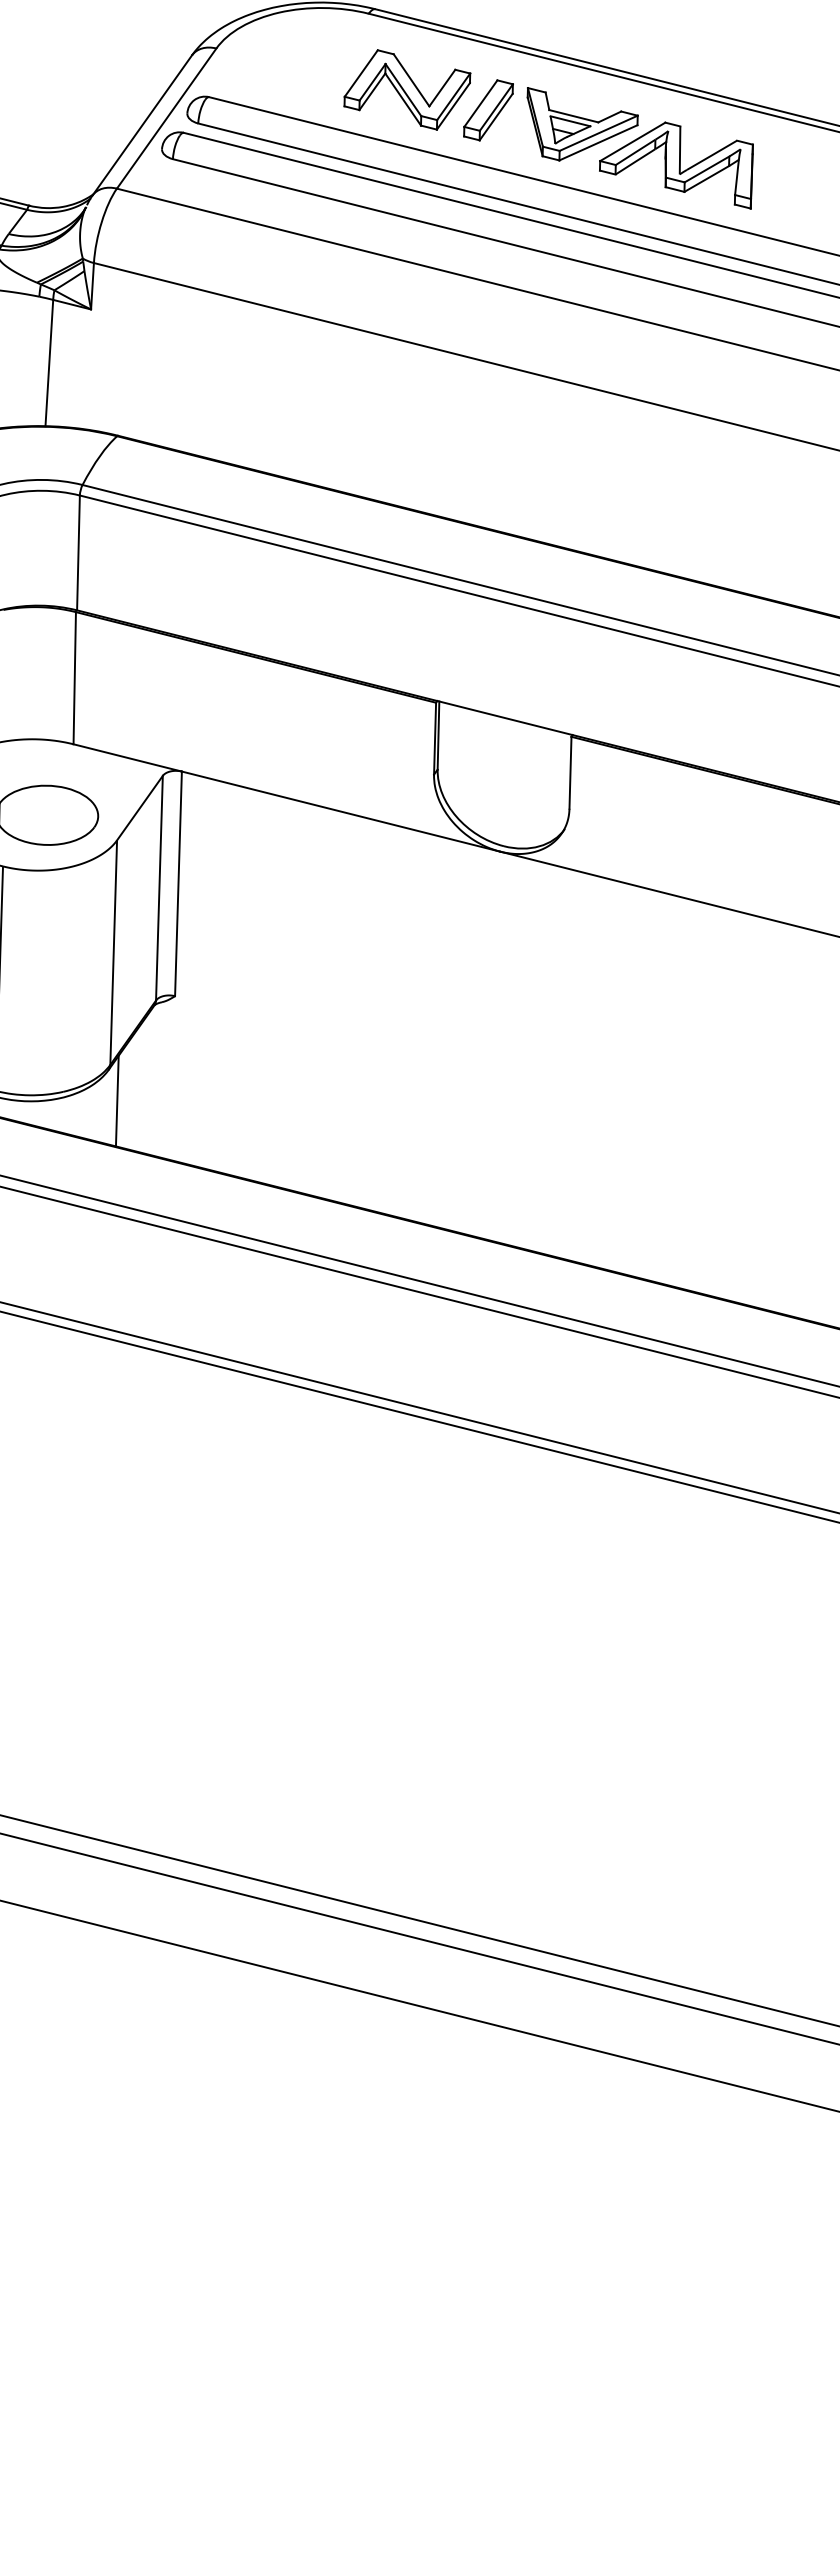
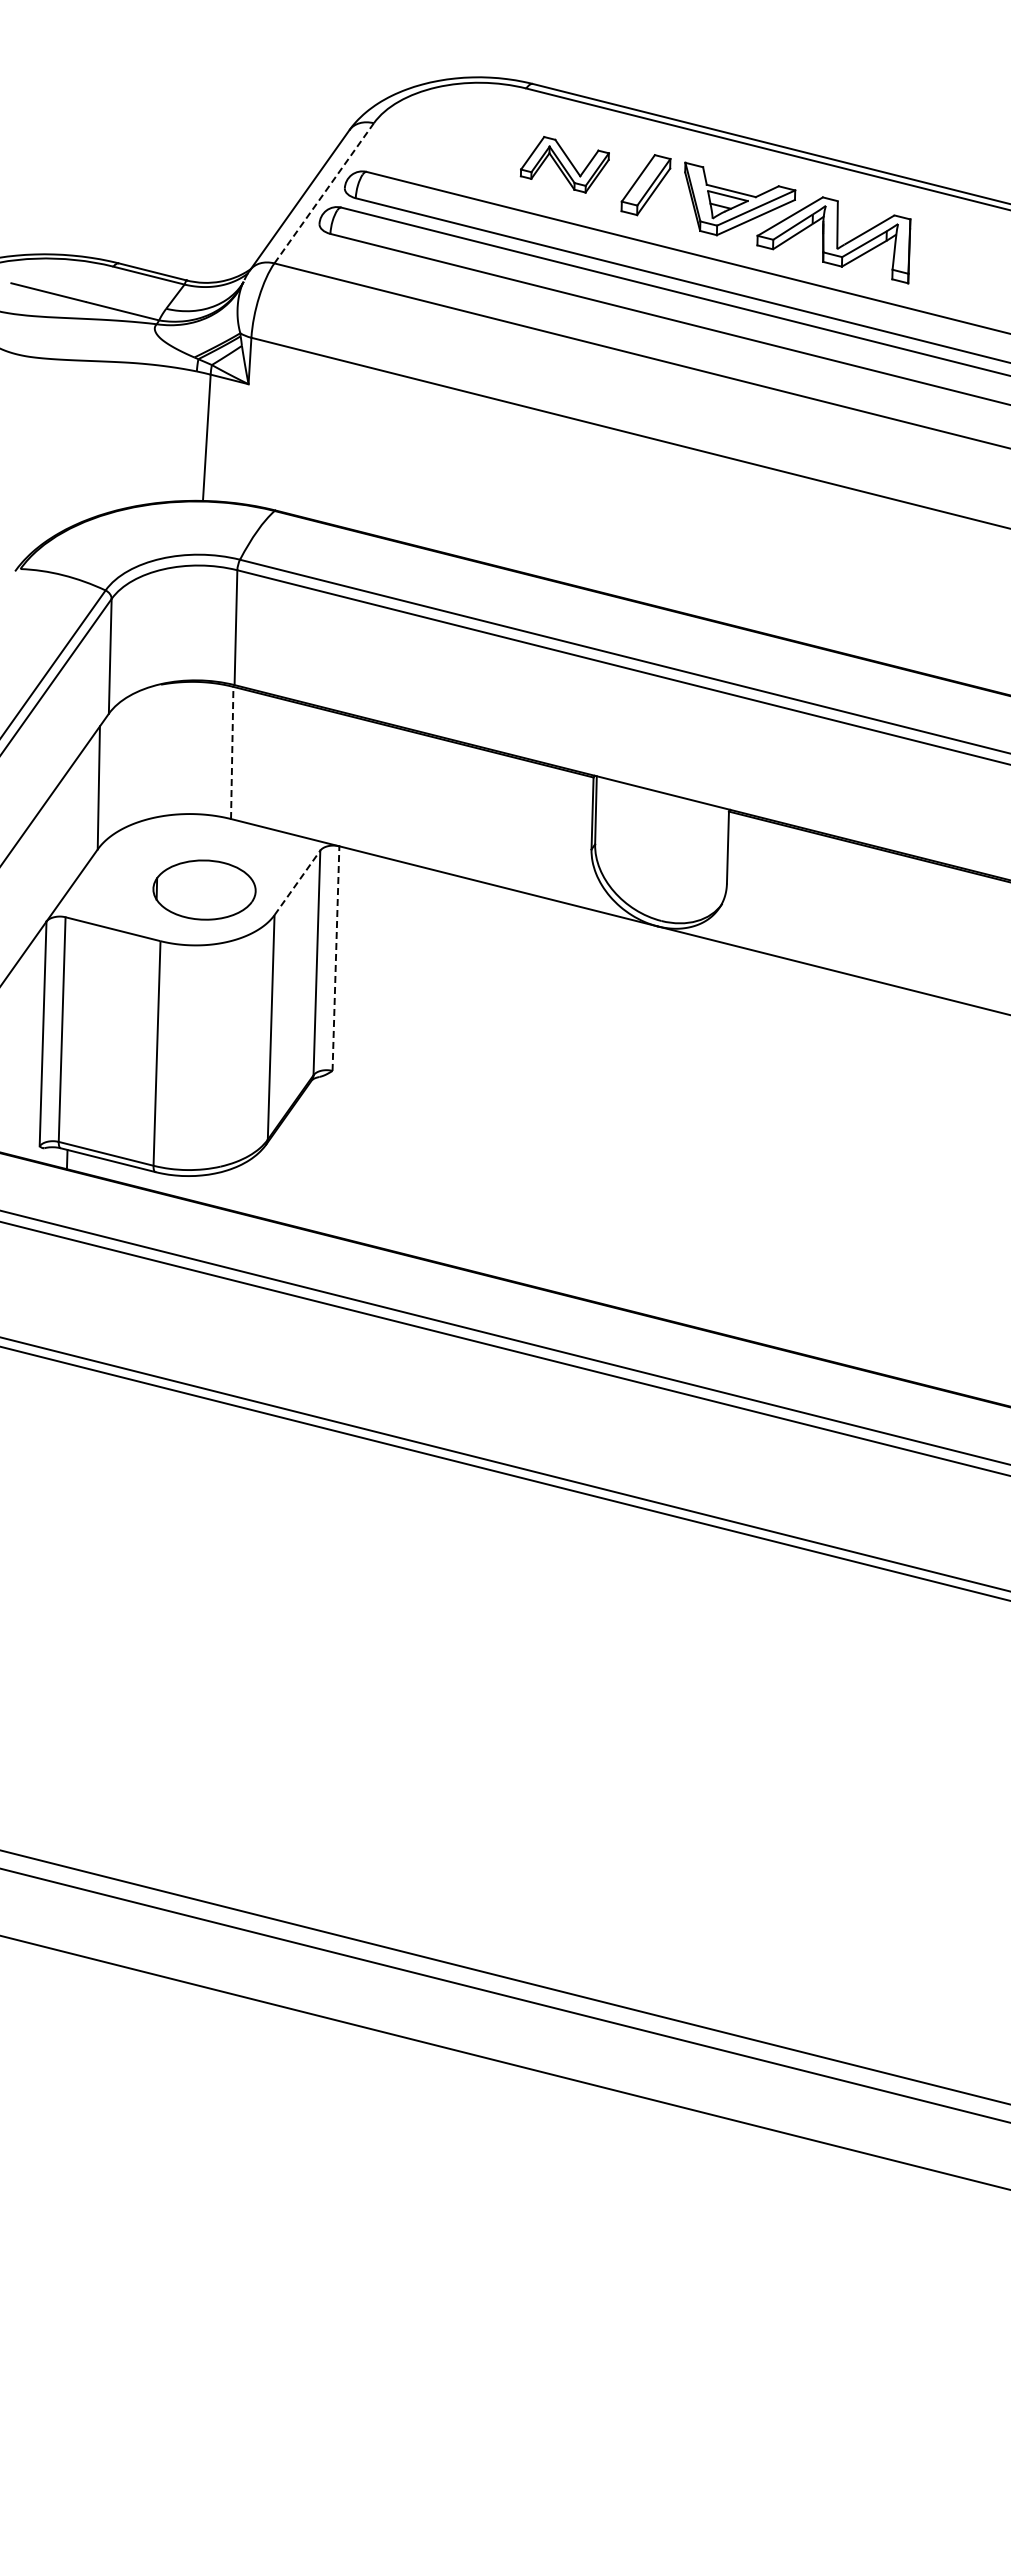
part: (407, 89) -> (564, 164), size x0.7
line: (167, 118) -> (324, 193), solid -> dashed
line: (75, 677) -> (232, 752), solid -> dashed
line: (140, 807) -> (297, 882), solid -> dashed
line: (178, 883) -> (335, 958), solid -> dashed
line: (117, 1100) -> (274, 1175), removed

